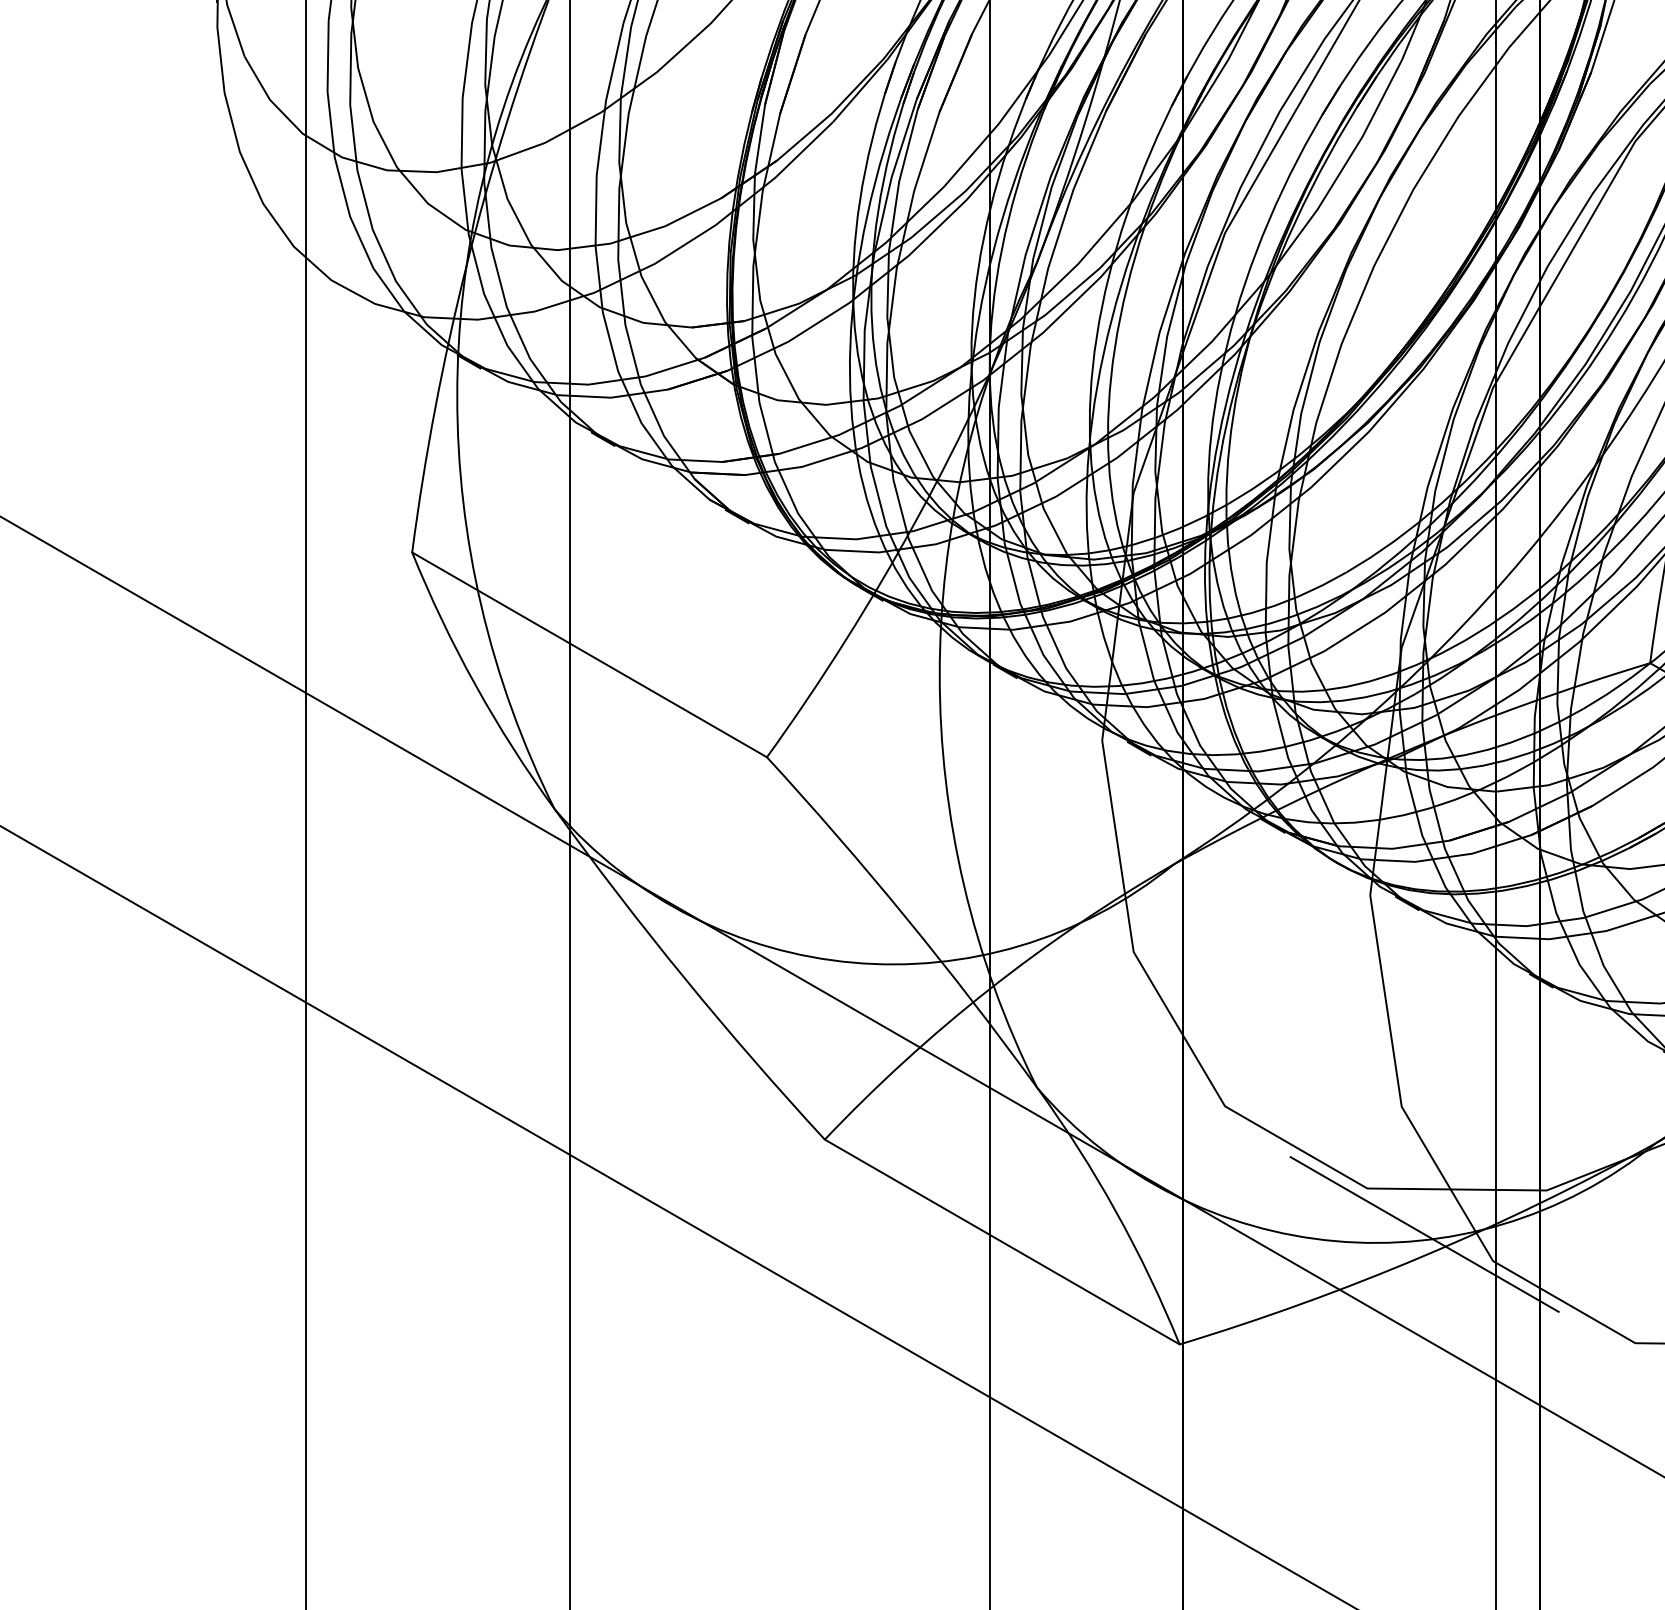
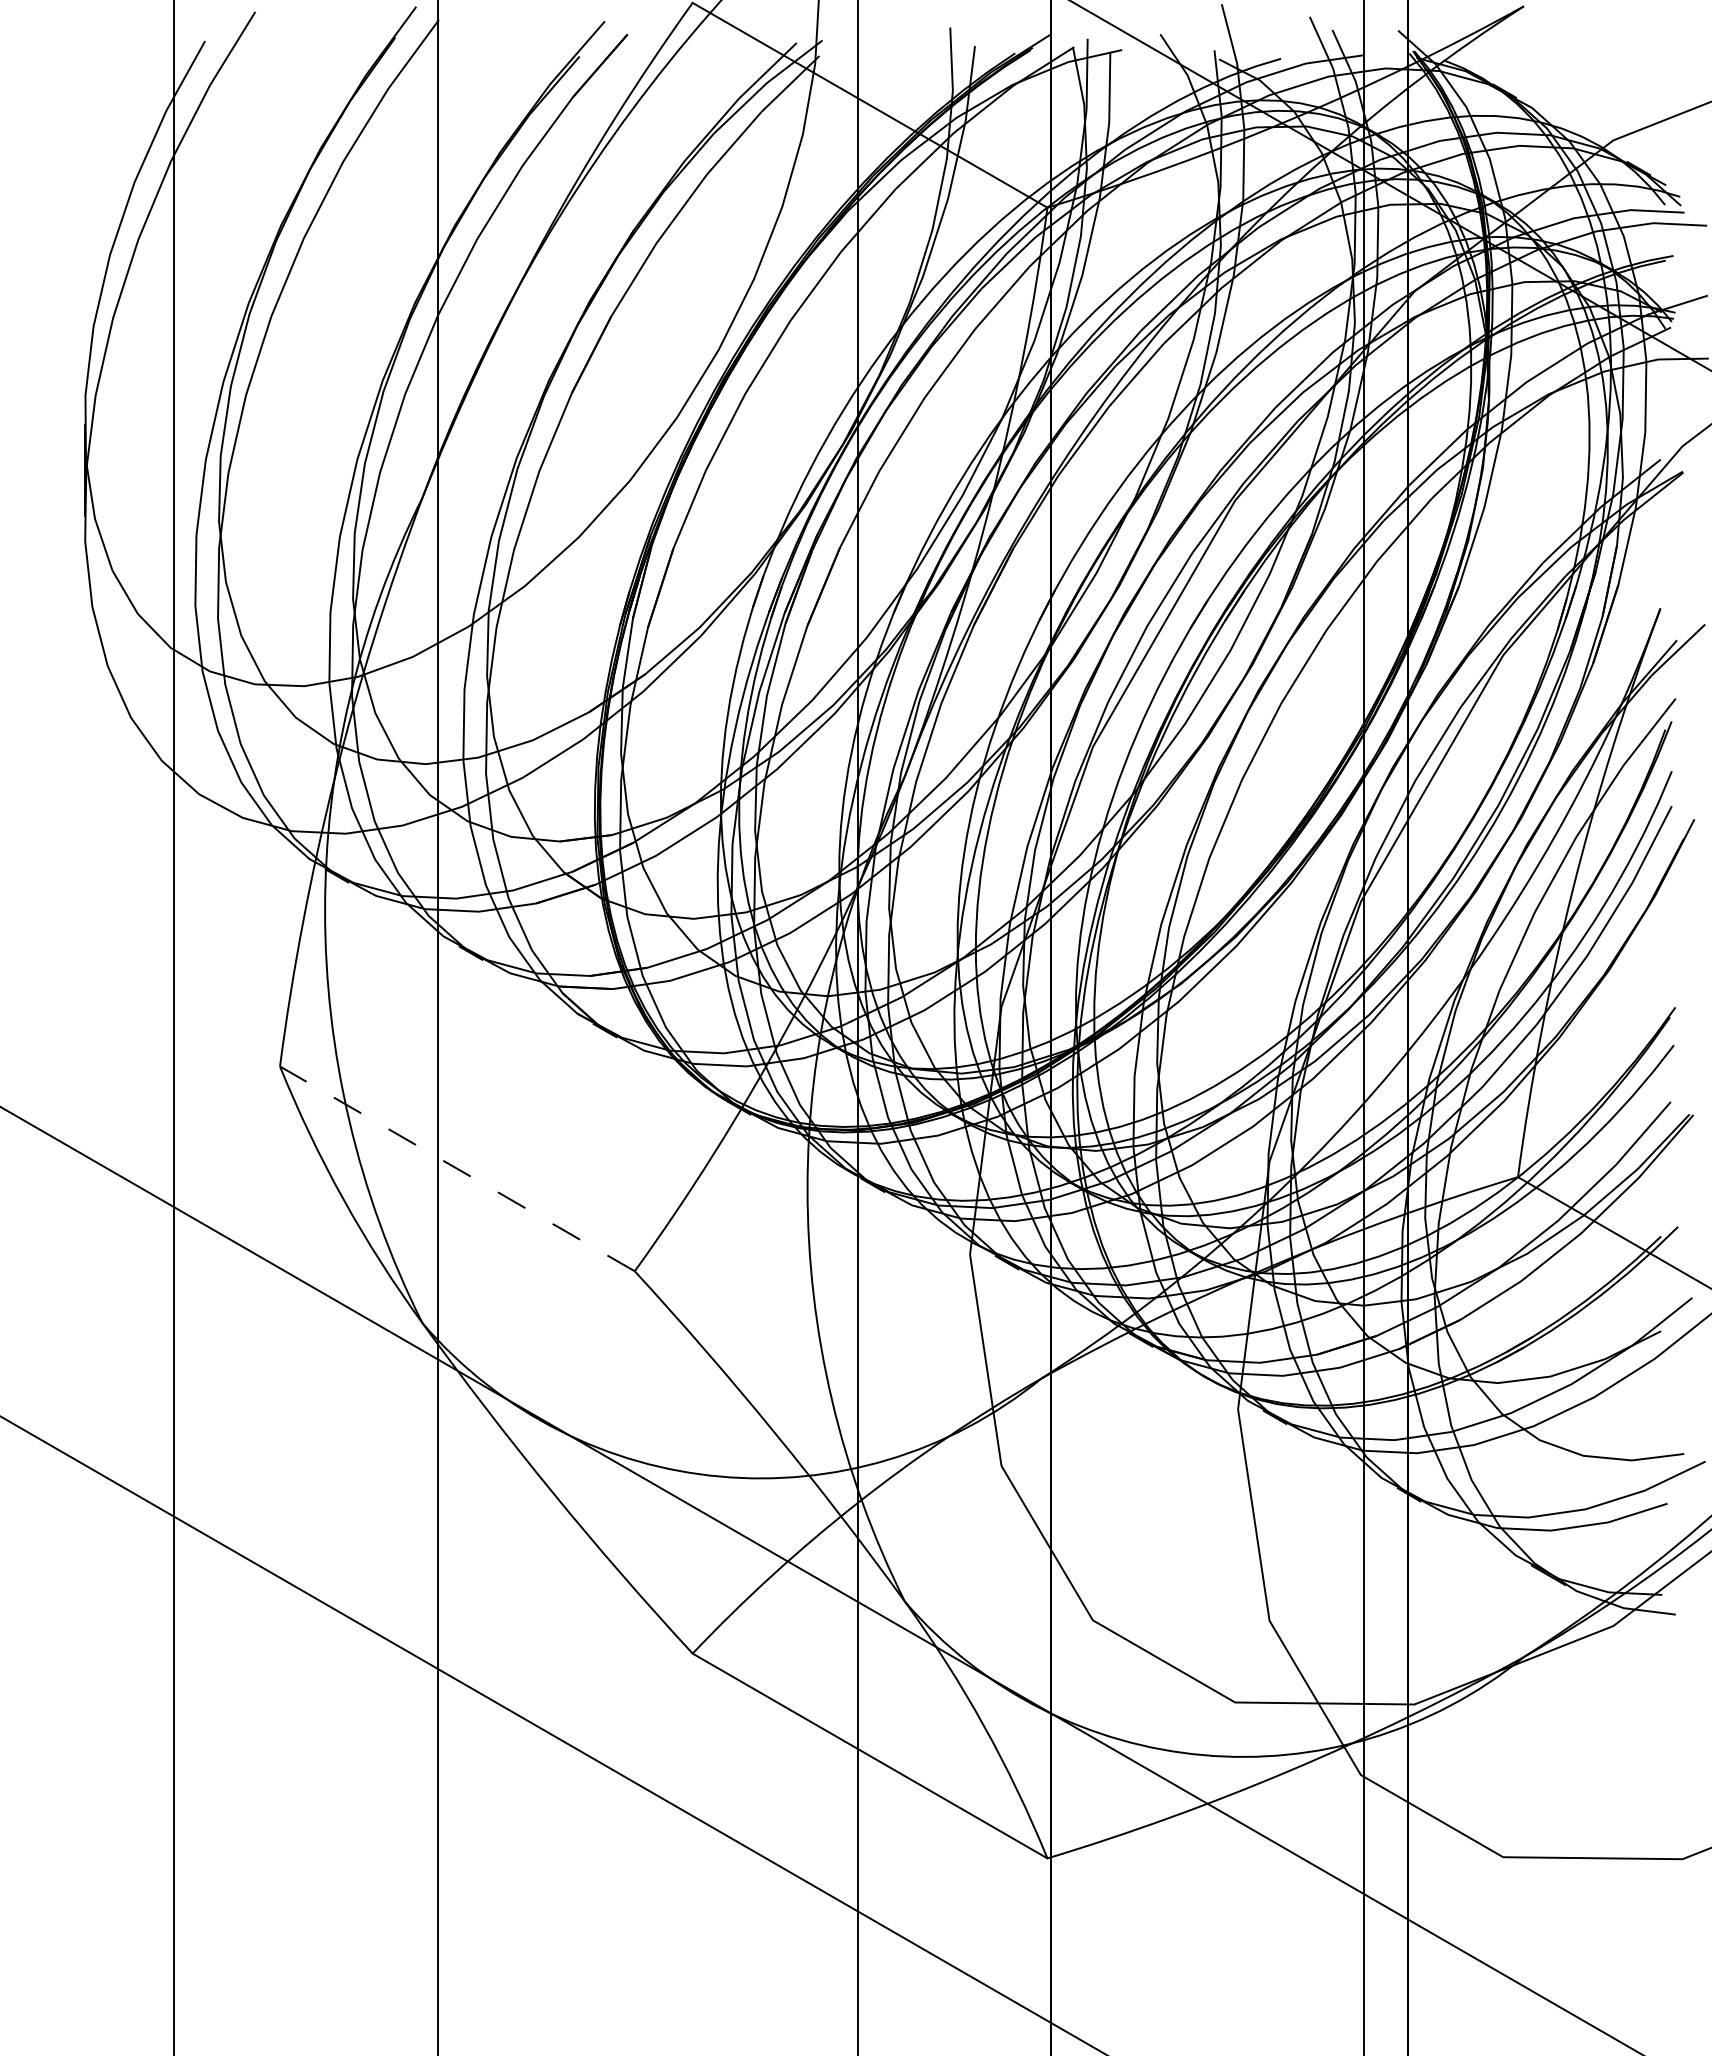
line: (589, 654) -> (457, 1168), solid -> dashed
line: (1424, 1234) -> (1292, 1748), removed

